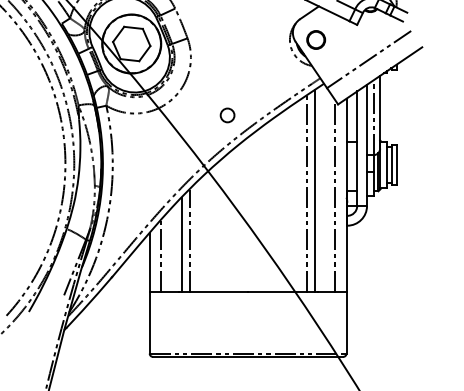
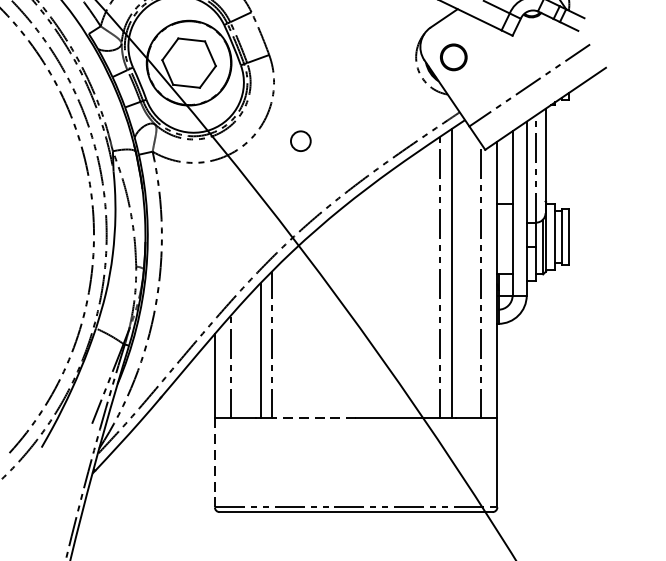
circle: (227, 115) -> (300, 141), moved
line: (218, 291) -> (313, 418), solid -> dashed
line: (149, 323) -> (214, 464), solid -> dashed

